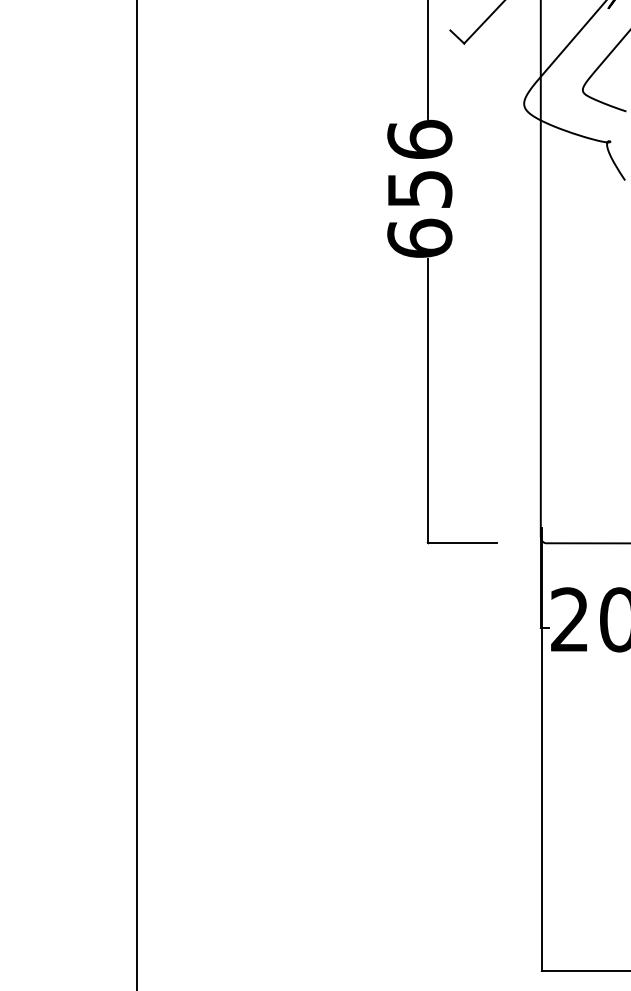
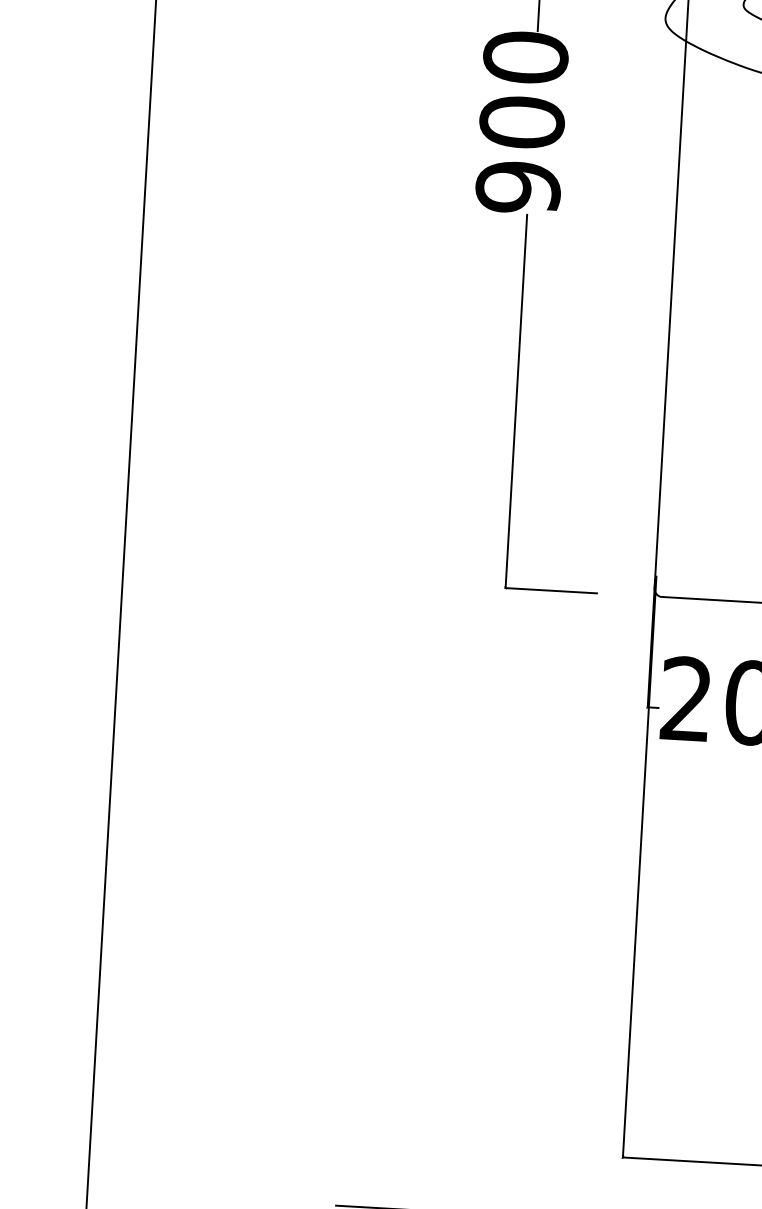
text: (419, 188) -> (521, 121), 656 -> 900

